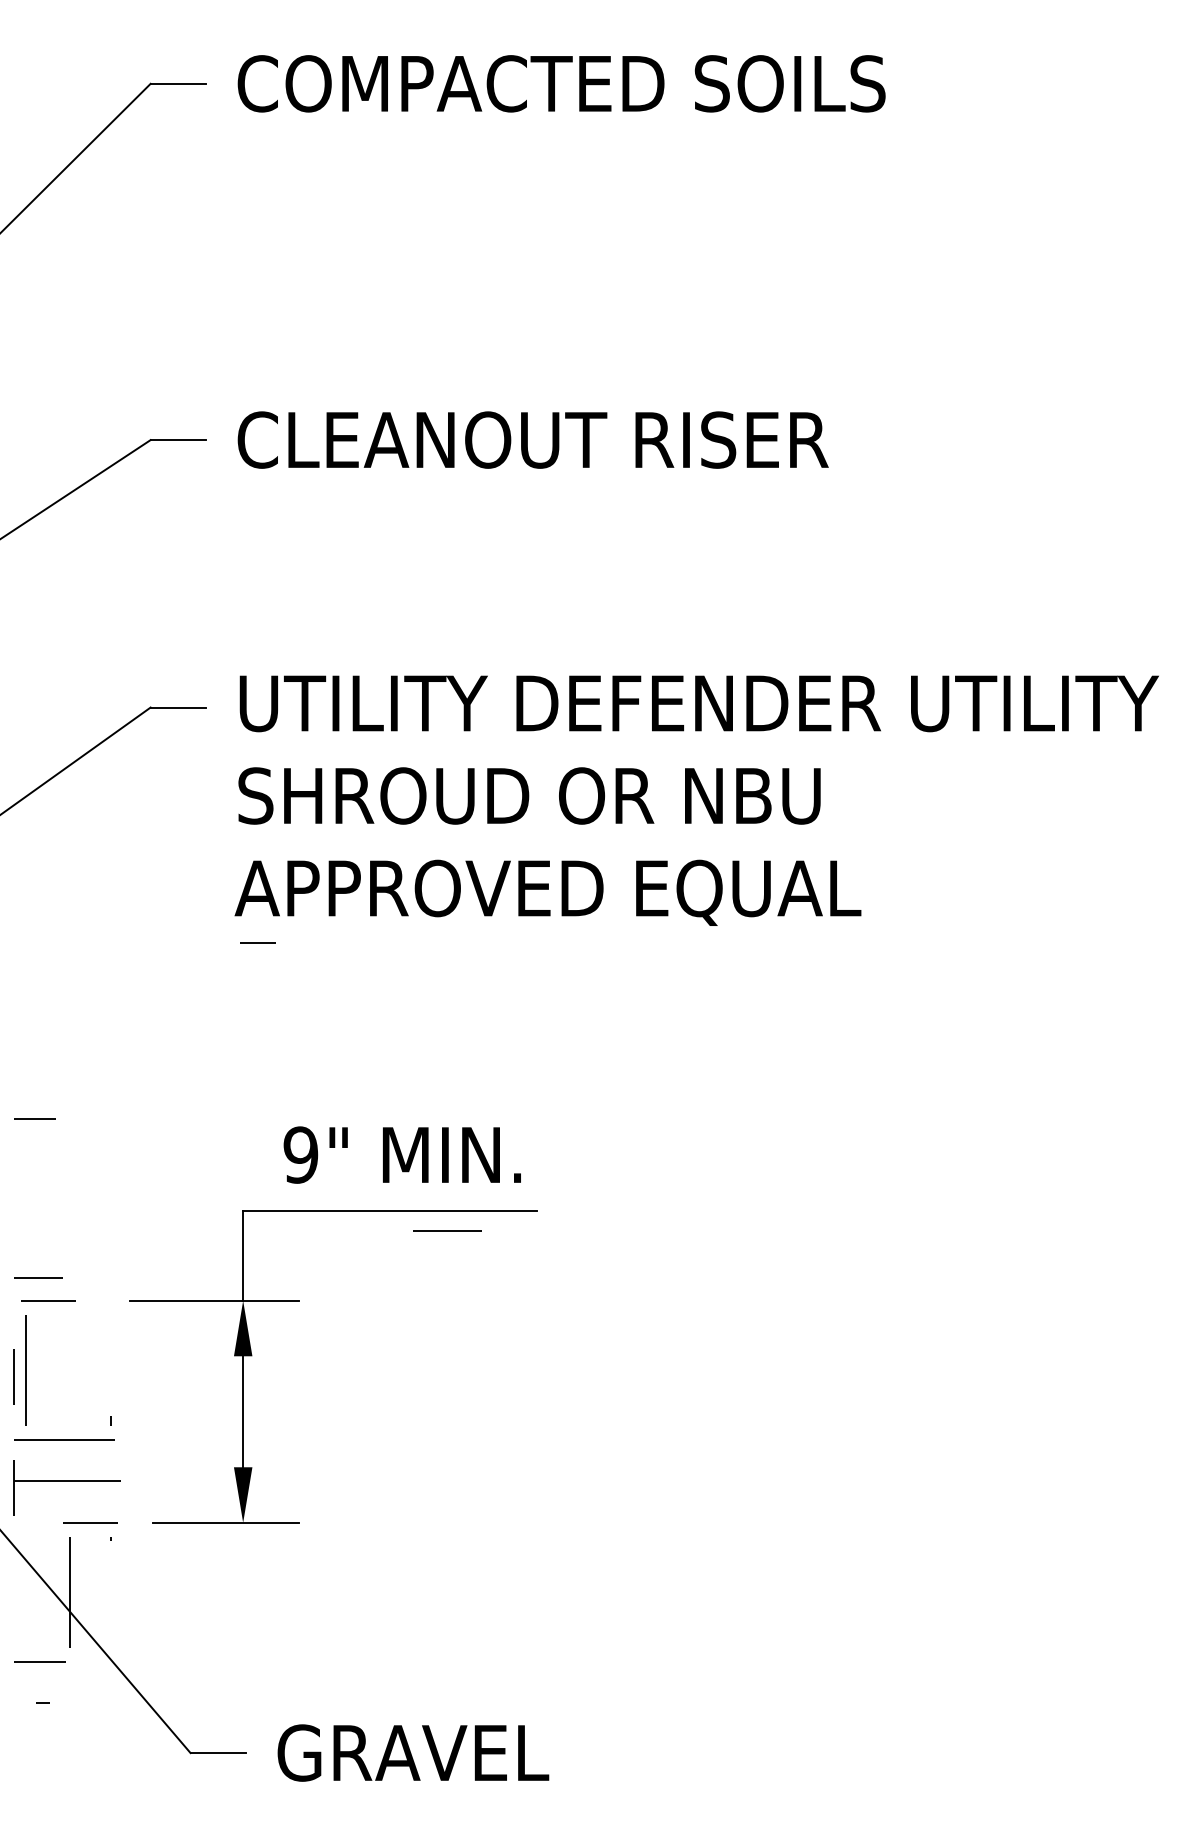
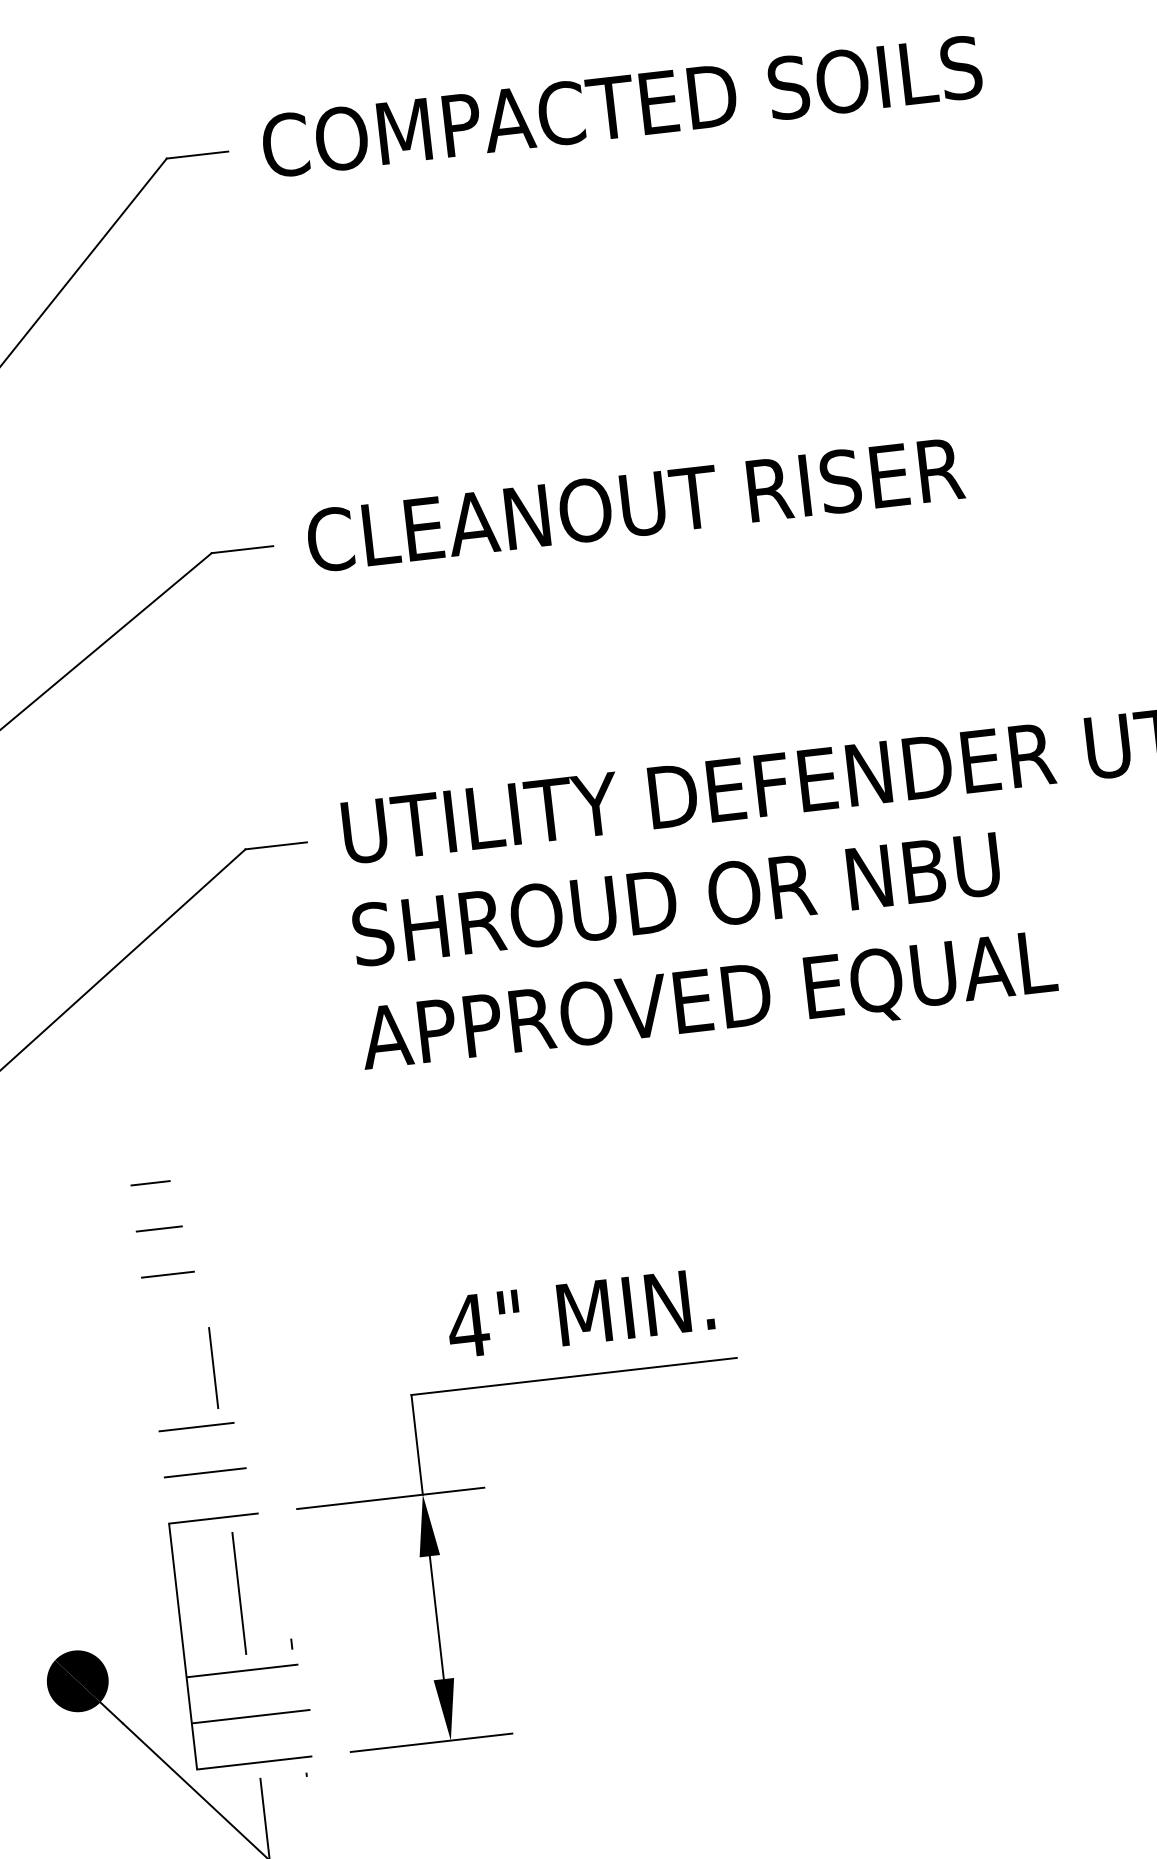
line: (257, 942) -> (149, 1183), moved
line: (34, 1118) -> (158, 1228), moved
text: (300, 1154) -> (467, 1325), 9" -> 4"
line: (69, 1166) -> (213, 1367), added
line: (447, 1230) -> (196, 1427), moved
line: (51, 1258) -> (205, 1472), added
line: (38, 1277) -> (168, 1274), moved
line: (25, 1370) -> (239, 1593), moved
line: (14, 1423) -> (185, 1659), dashed -> solid

